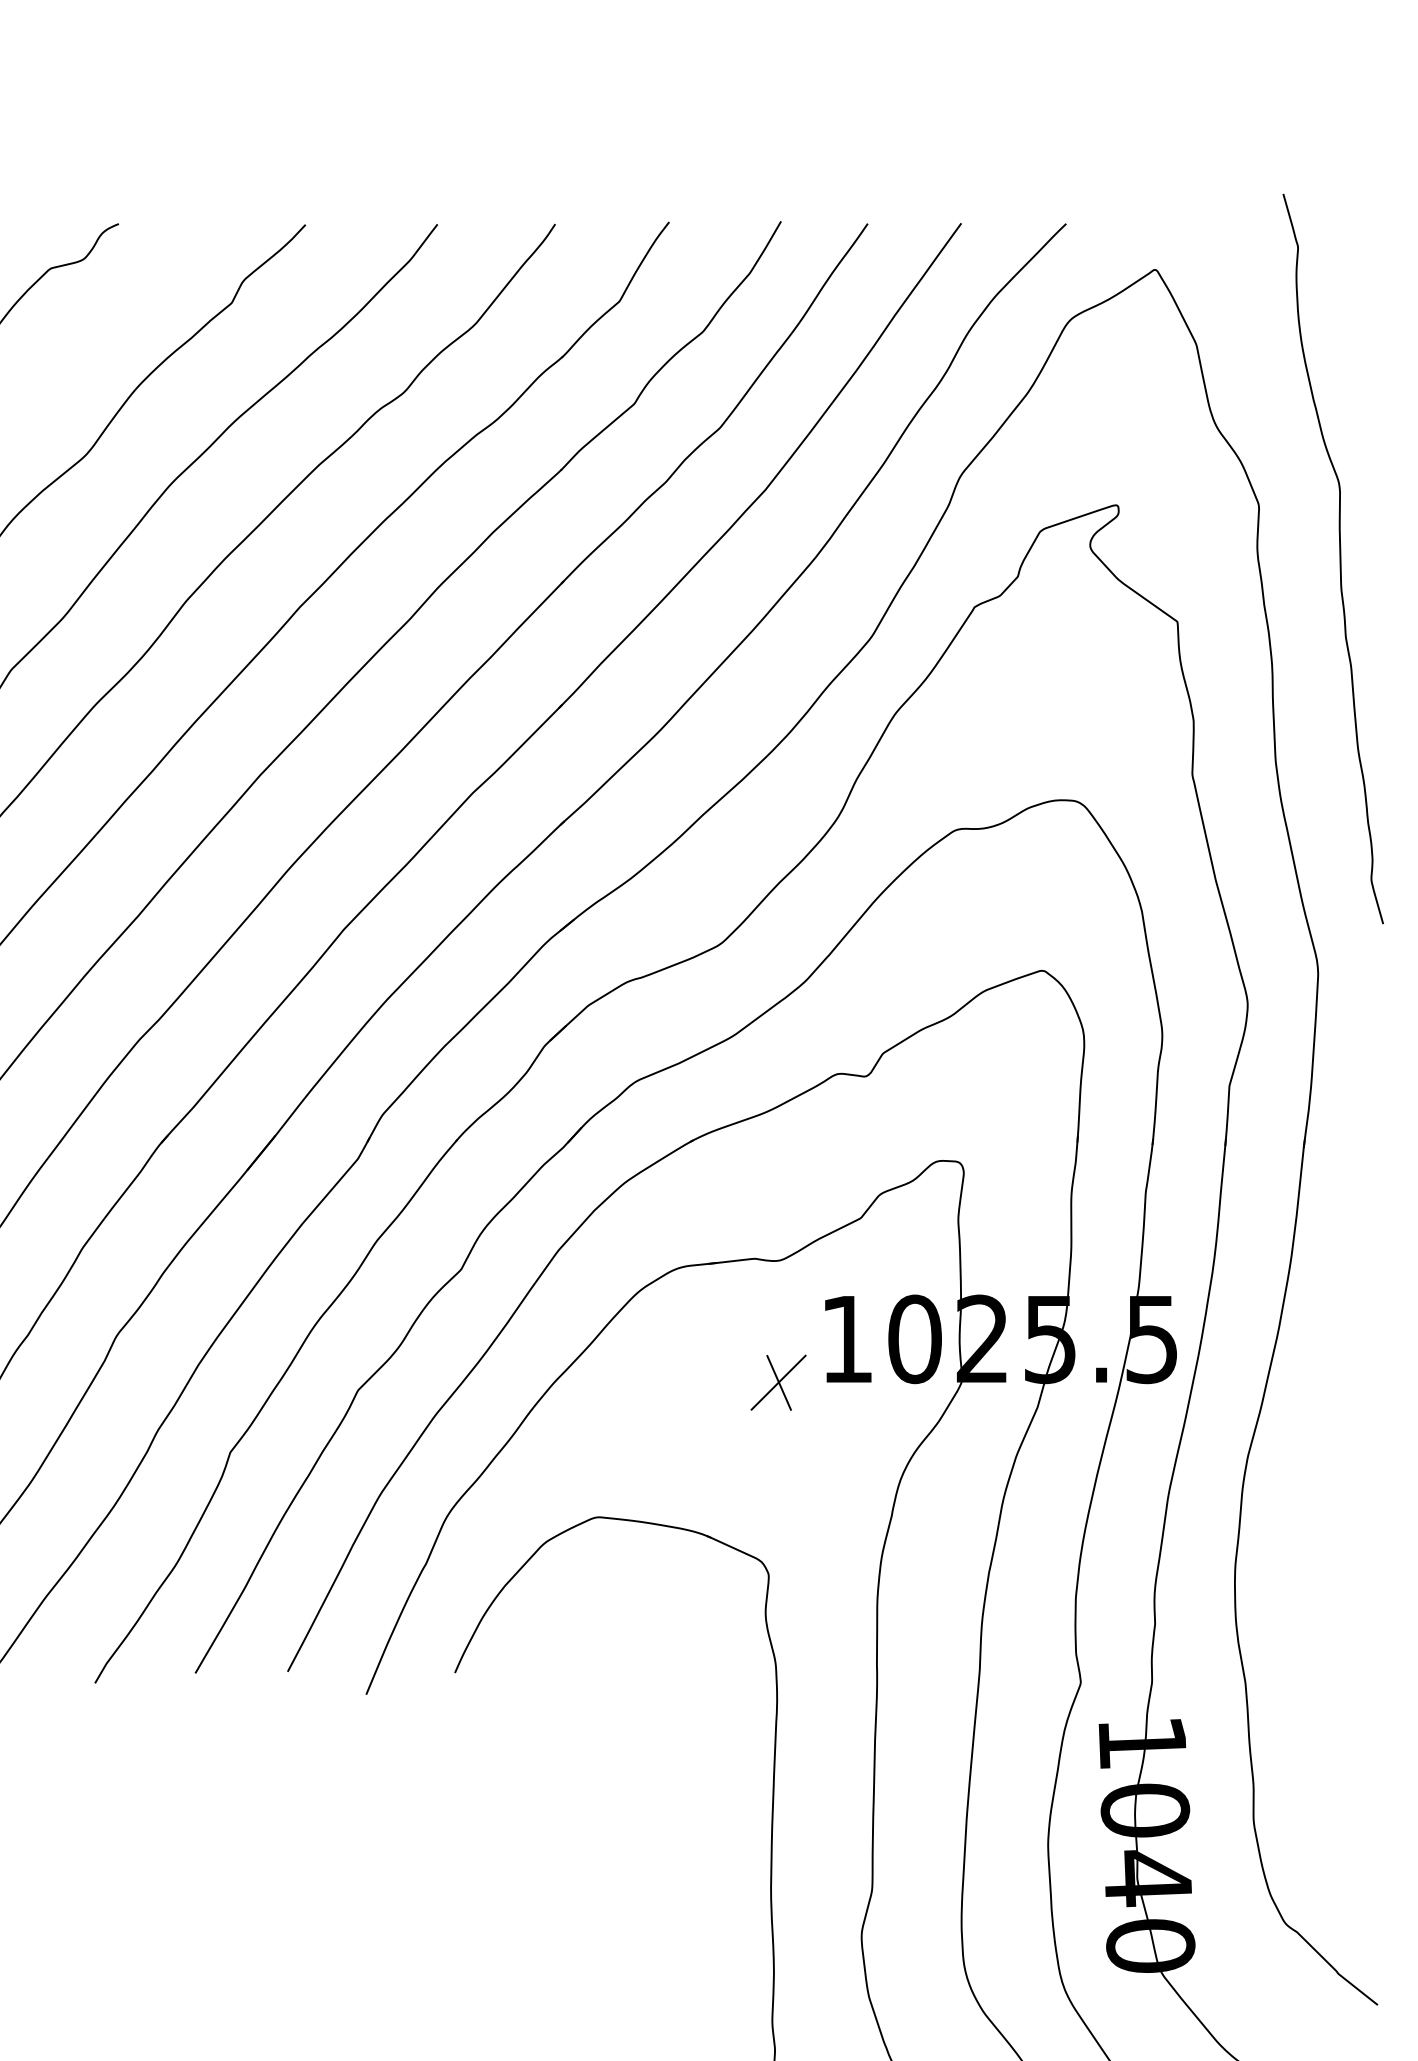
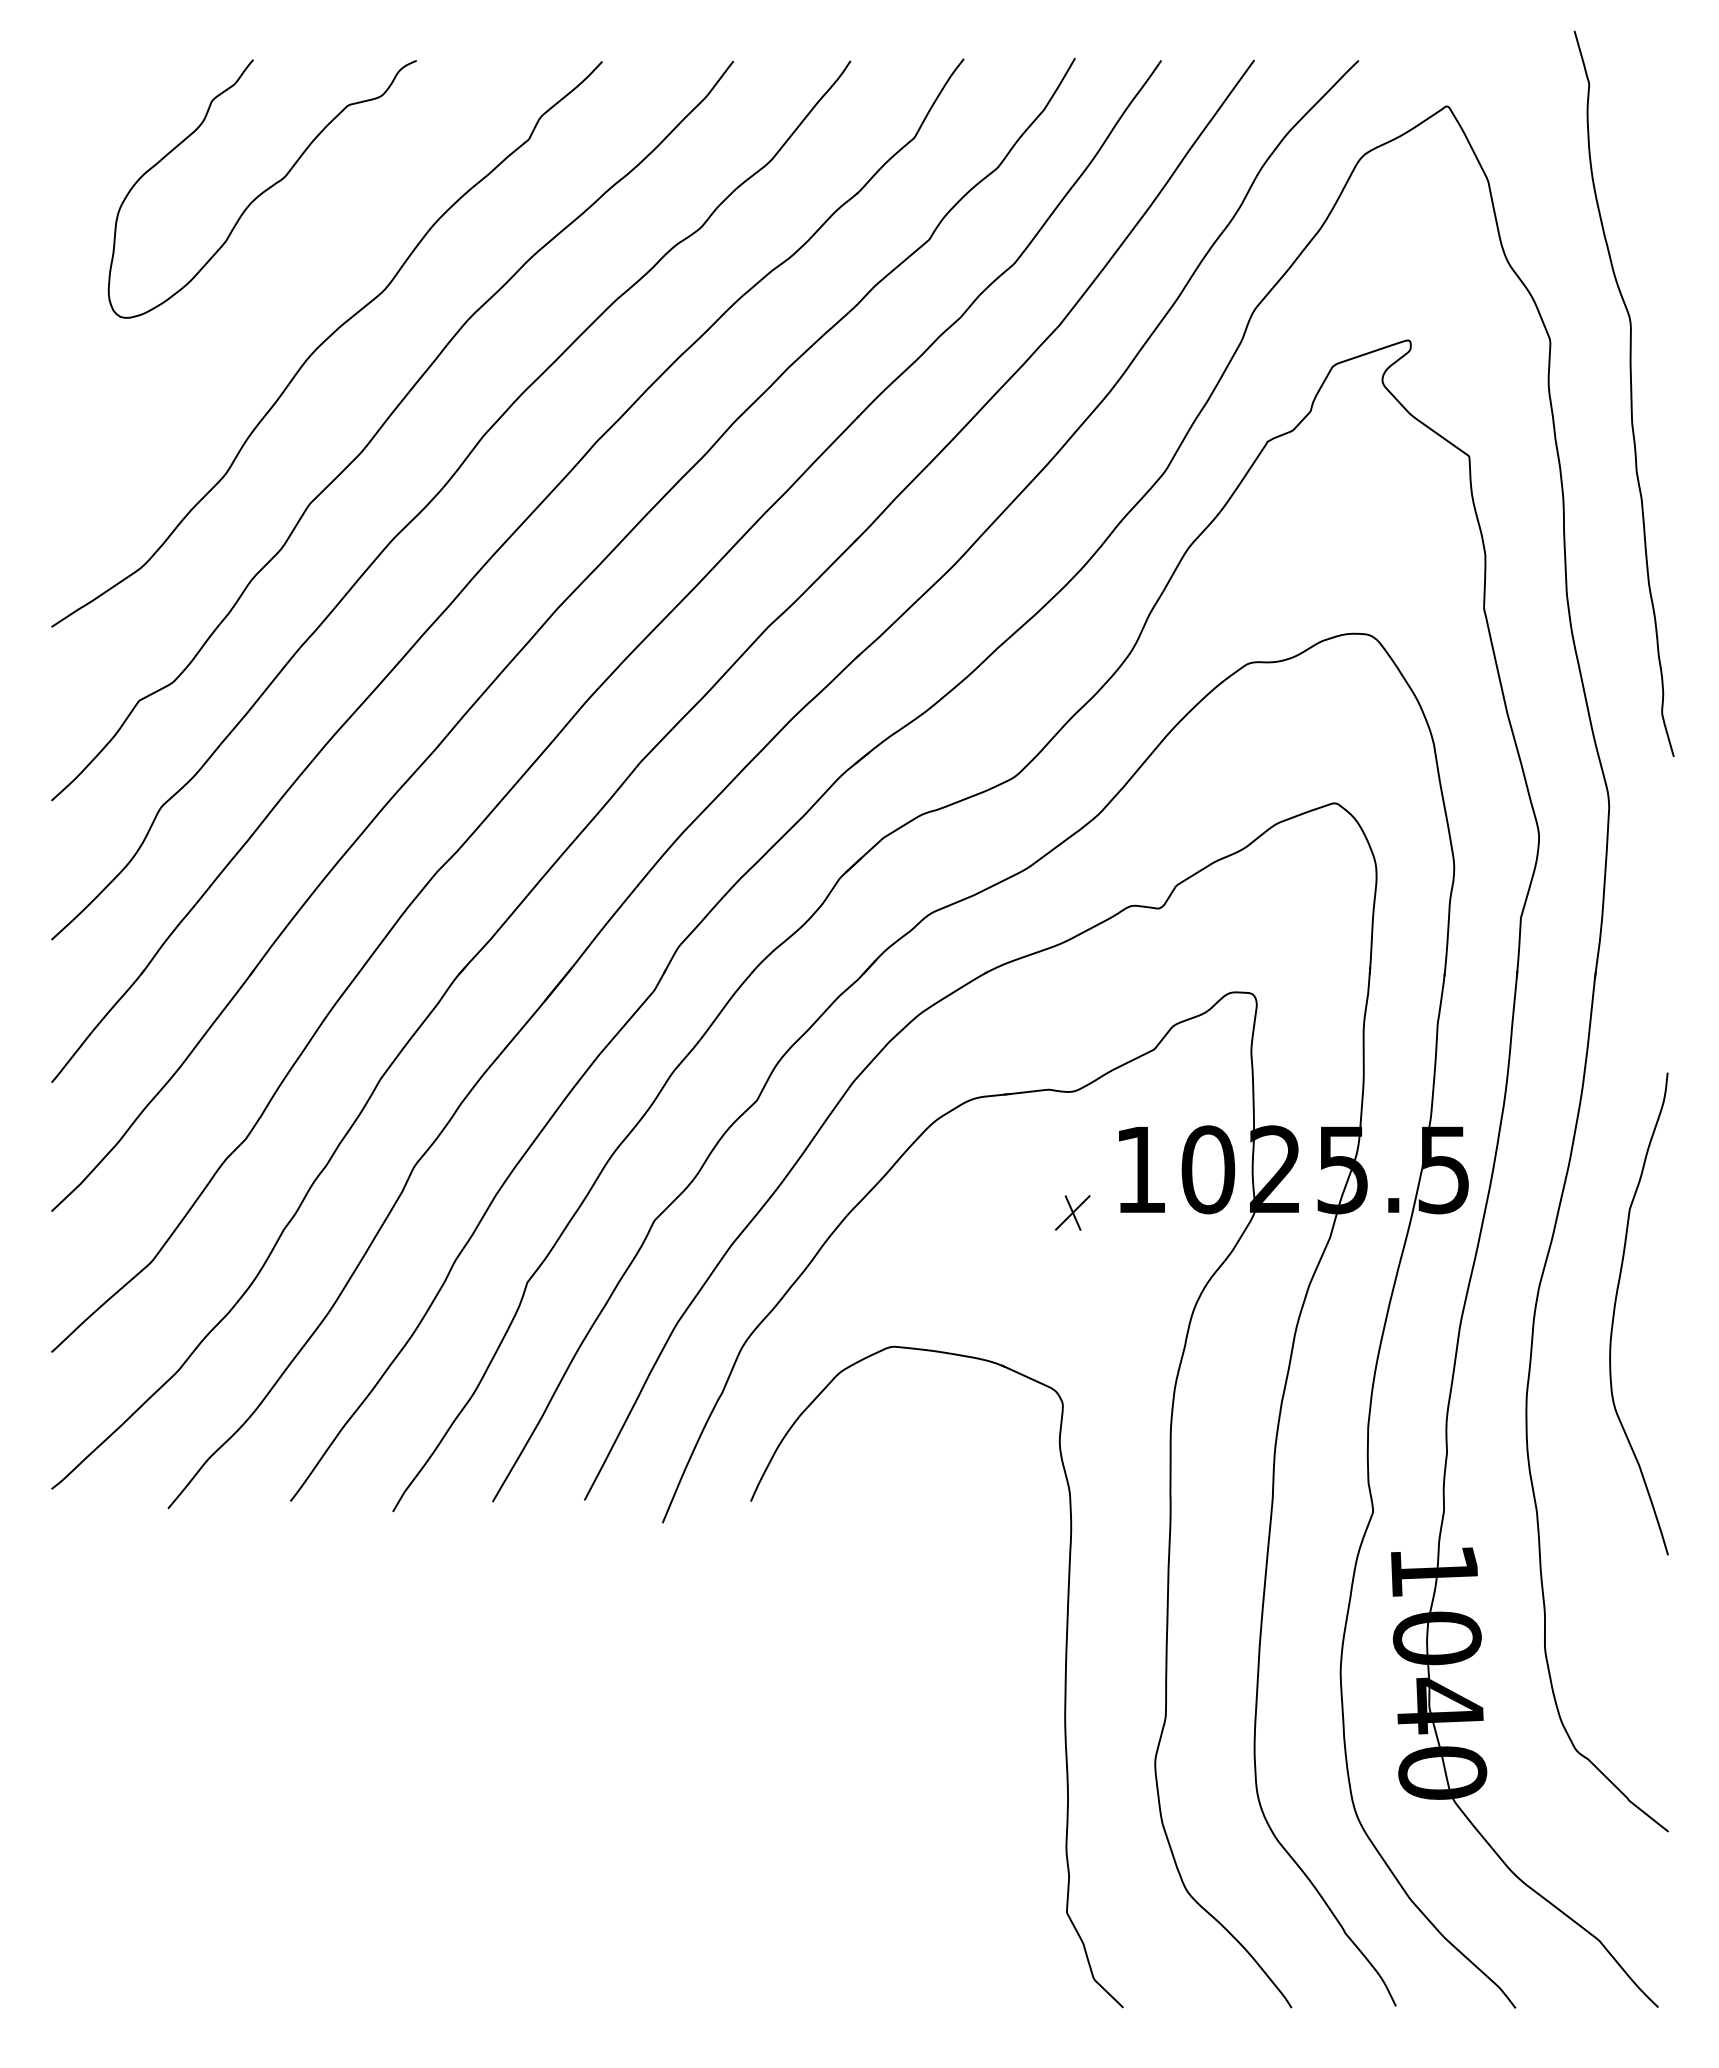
part: (778, 1382) -> (1072, 1212), size x0.62
curve: (1324, 1480) -> (1615, 1310), added

